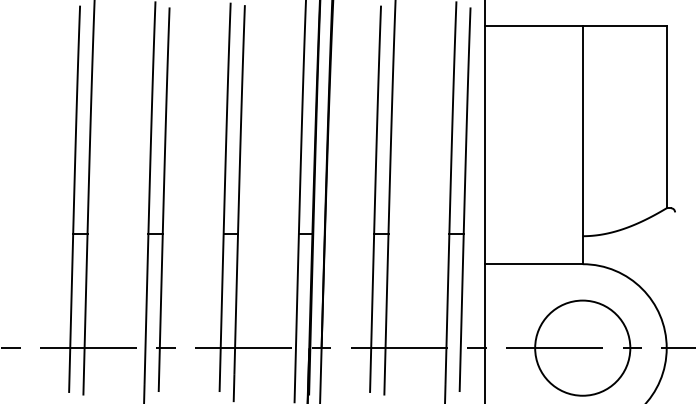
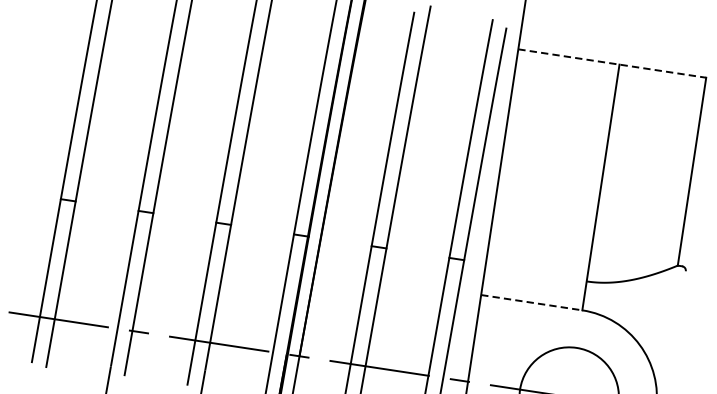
line: (575, 26) -> (611, 63), solid -> dashed
line: (533, 264) -> (531, 302), solid -> dashed

